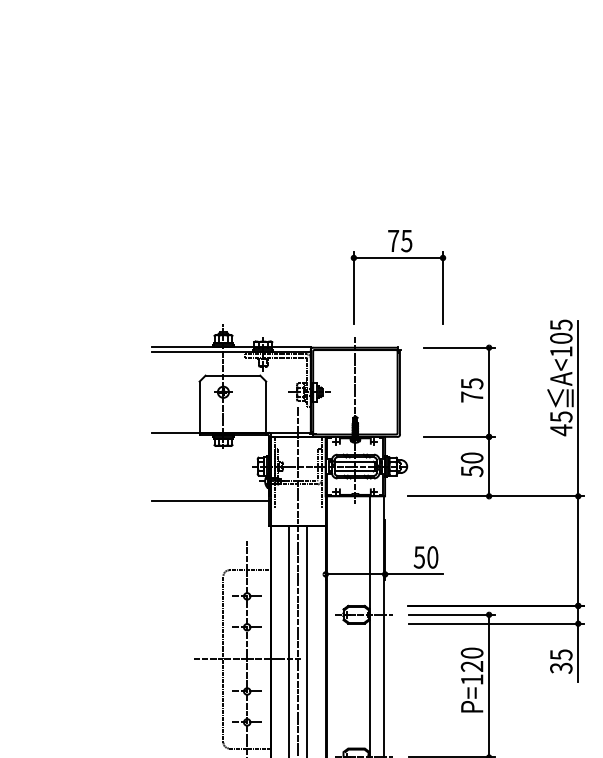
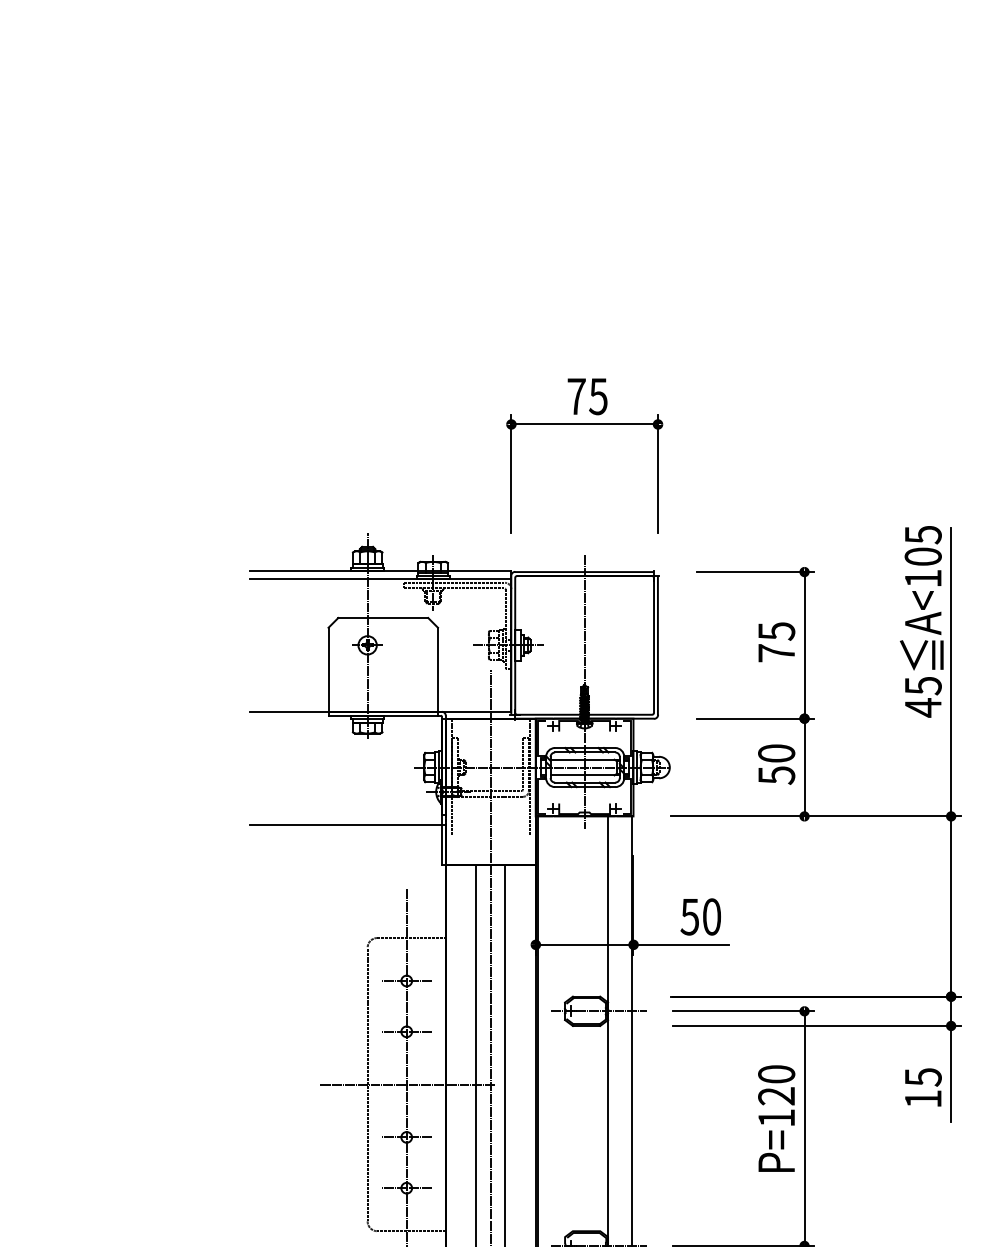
part: (398, 258) -> (584, 425), moved
text: (561, 667) -> (923, 1097), 35 -> 15

